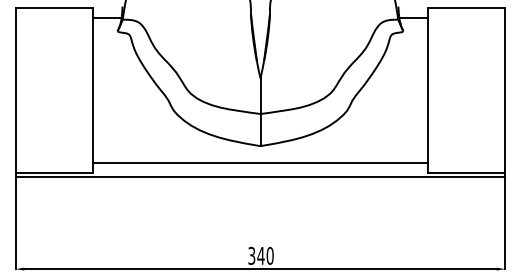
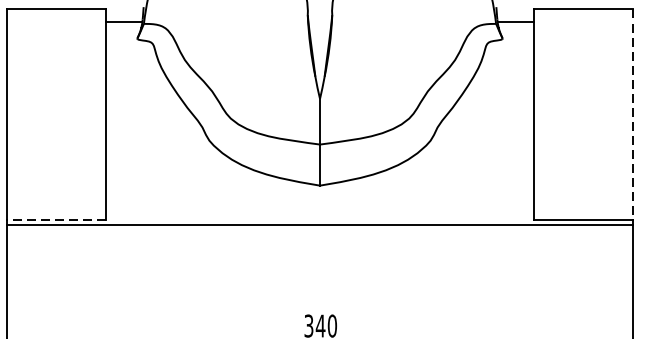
line: (505, 91) -> (633, 115), solid -> dashed
line: (260, 162) -> (320, 206), removed
line: (54, 172) -> (56, 219), solid -> dashed

